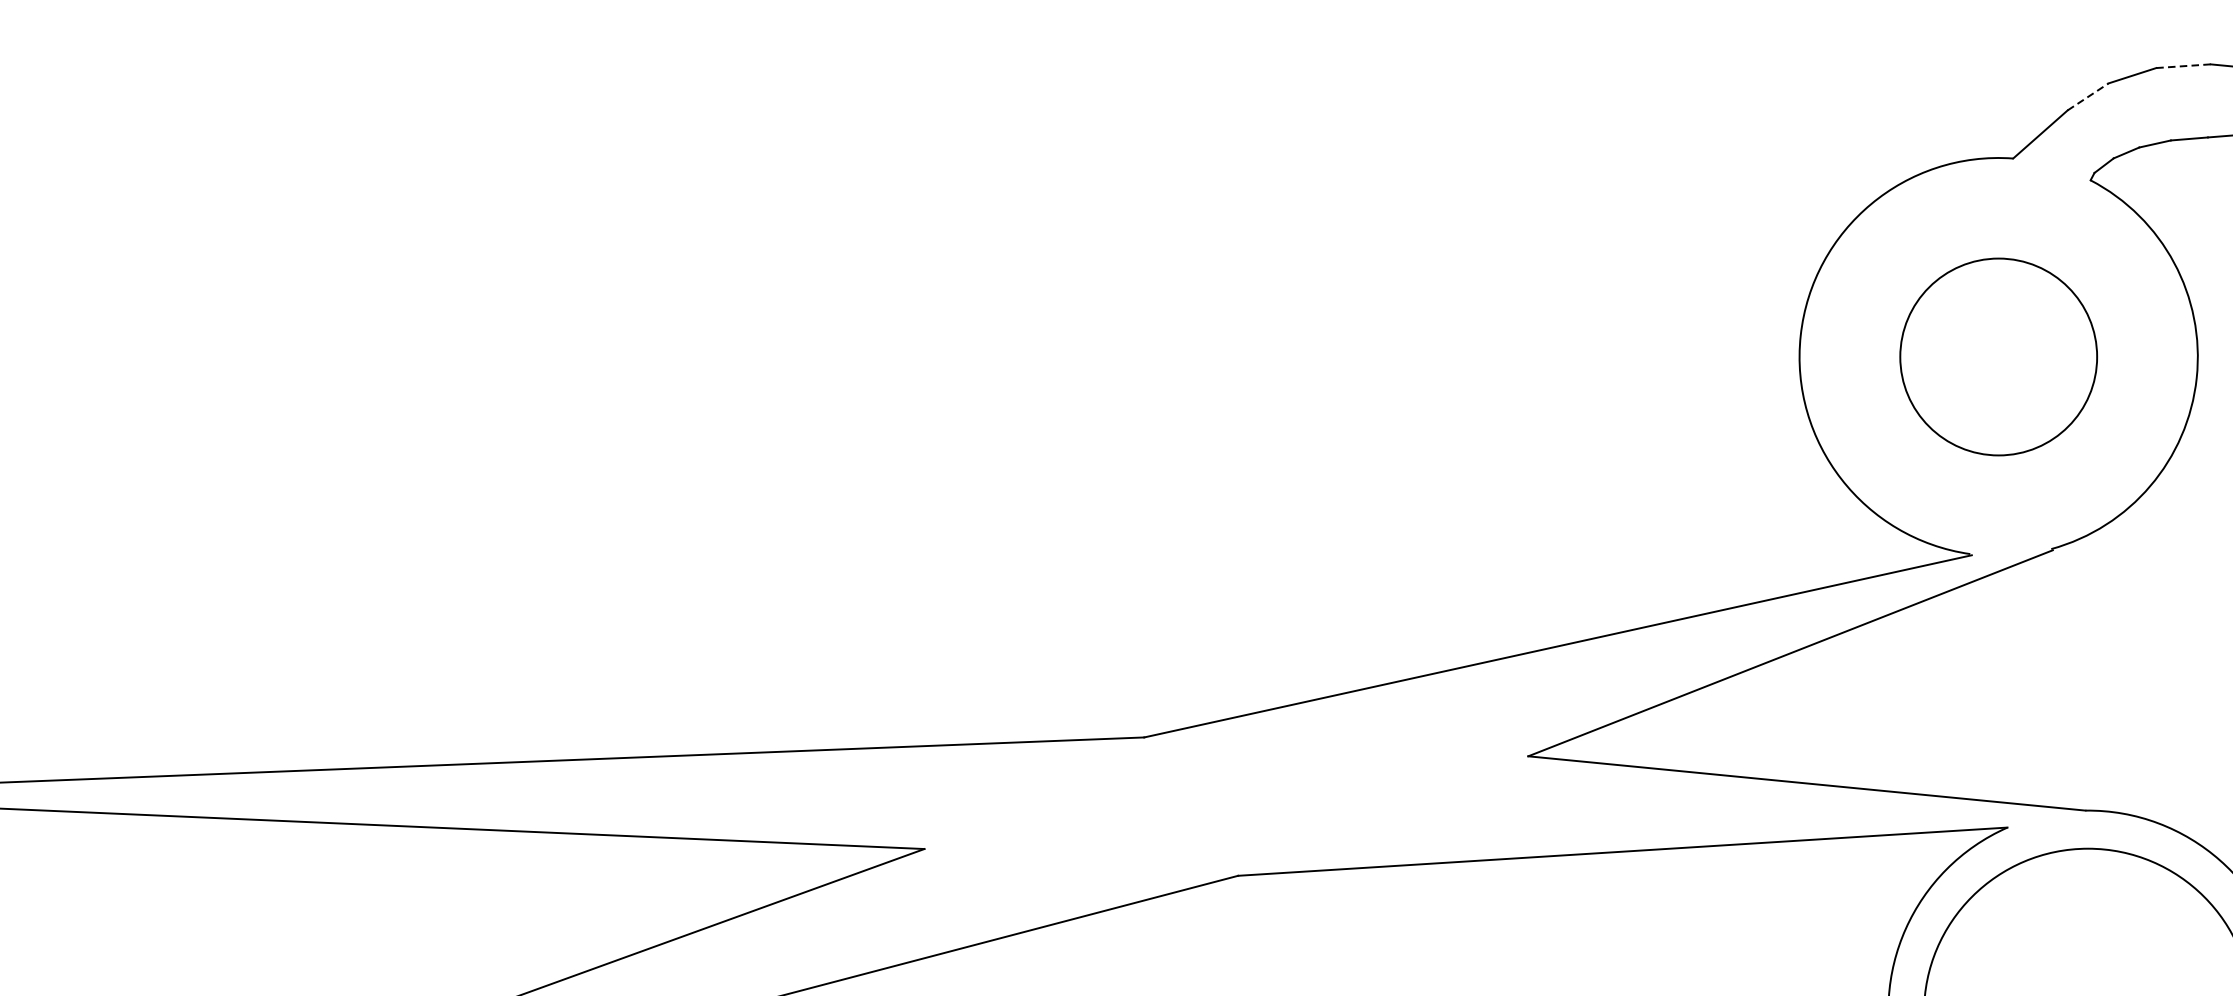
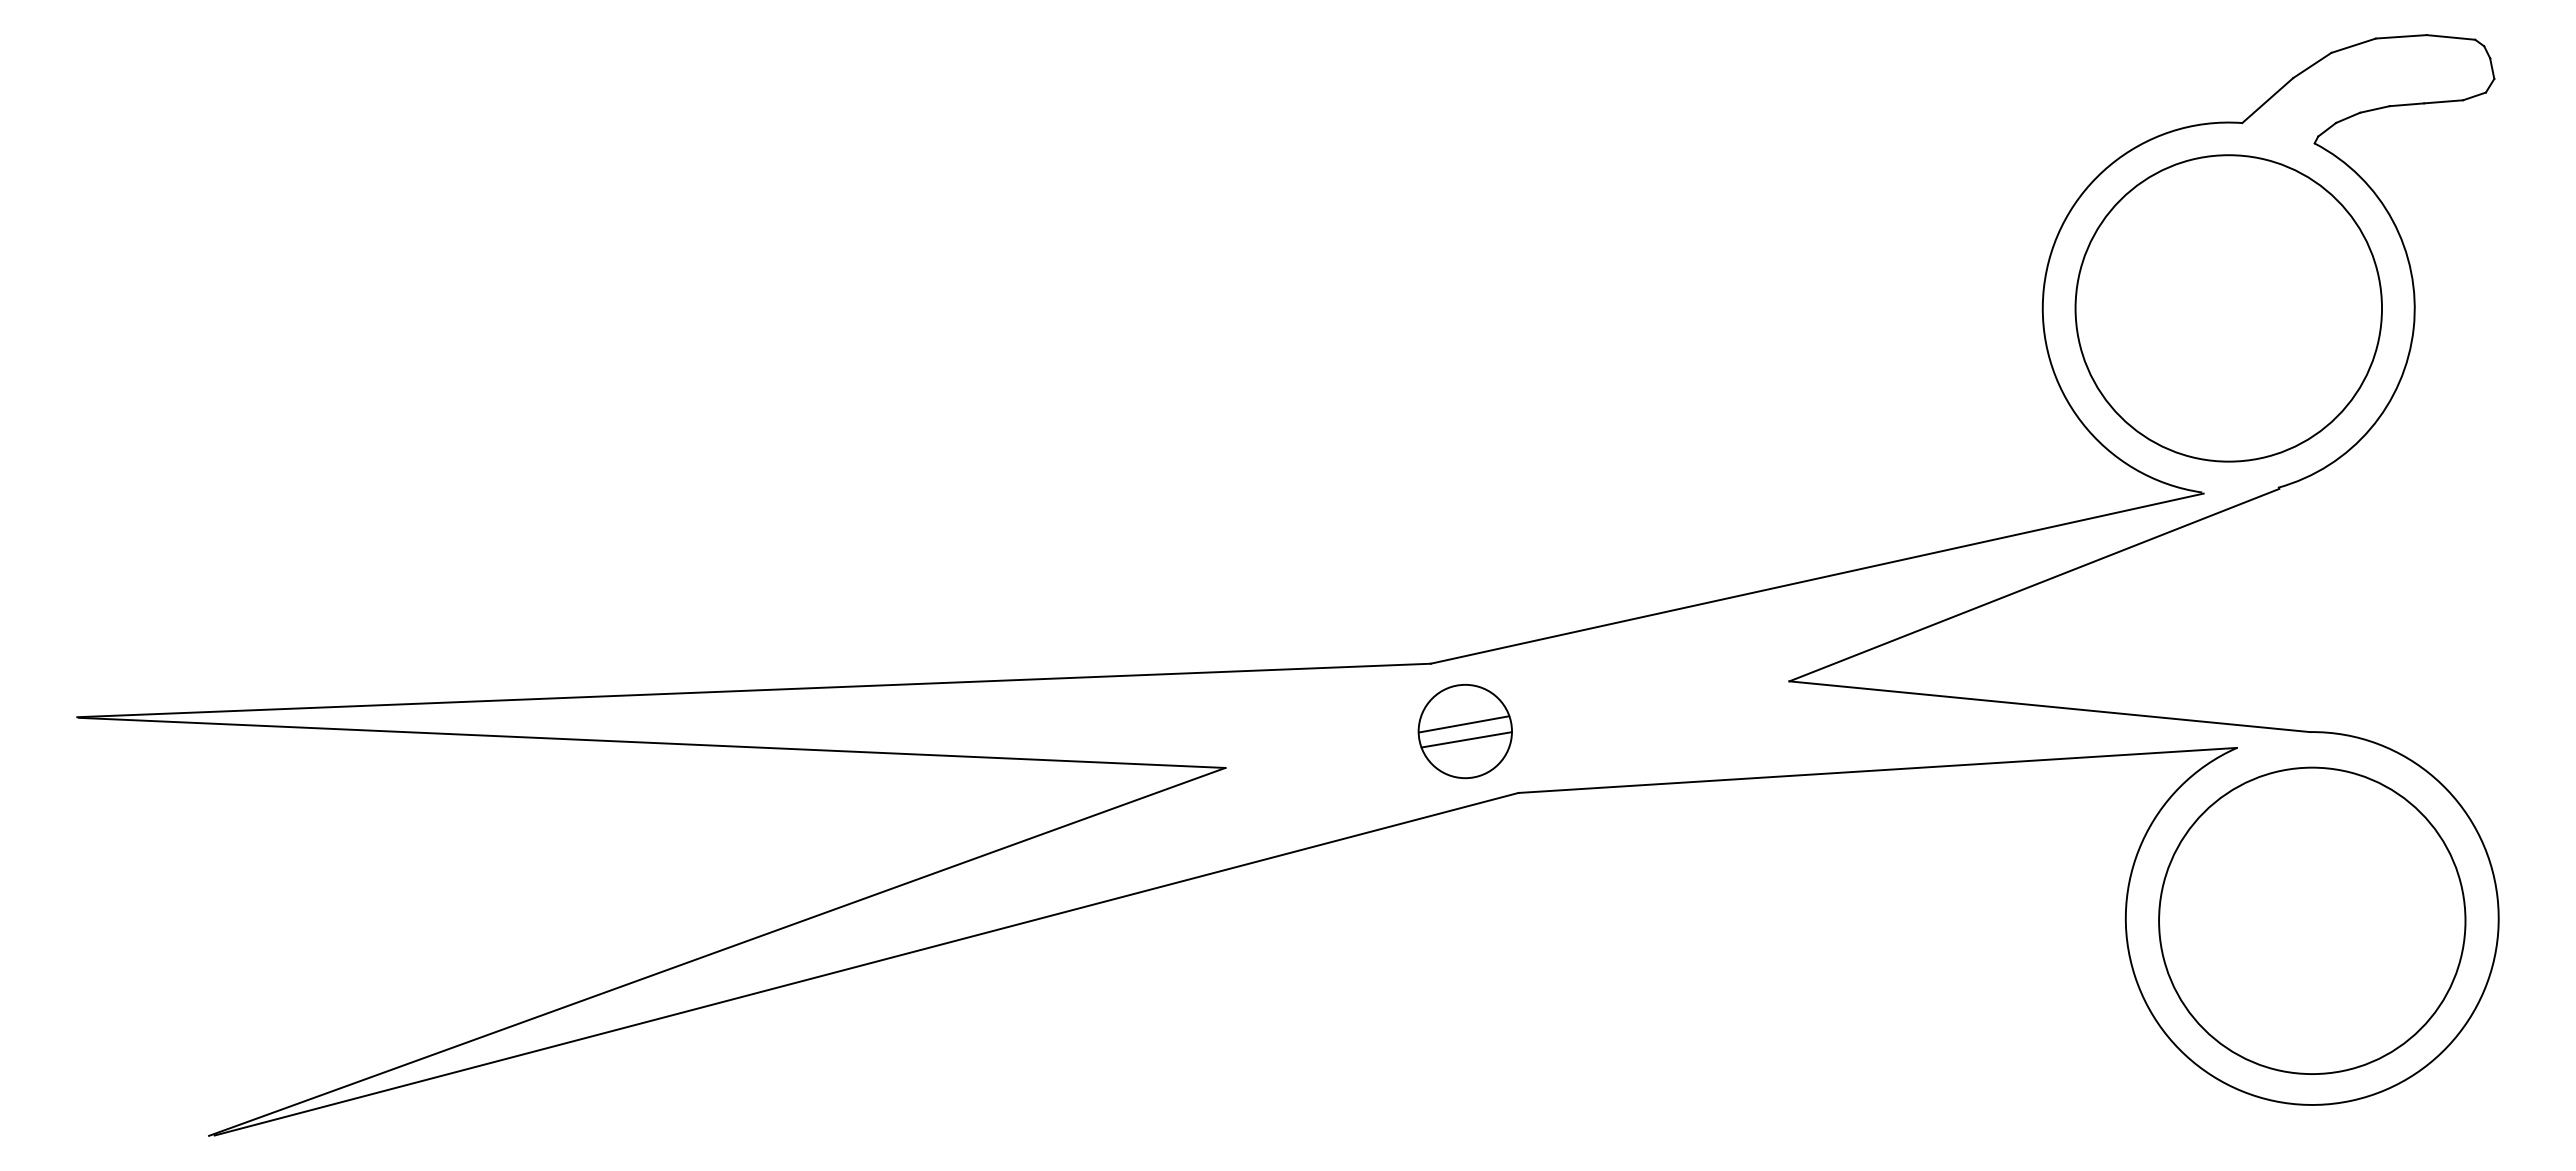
line: (2183, 65) -> (2401, 36), dashed -> solid
line: (2088, 96) -> (2312, 65), dashed -> solid
circle: (1998, 357) -> (2228, 308), size x1.67
part: (1180, 809) -> (1464, 731), added

